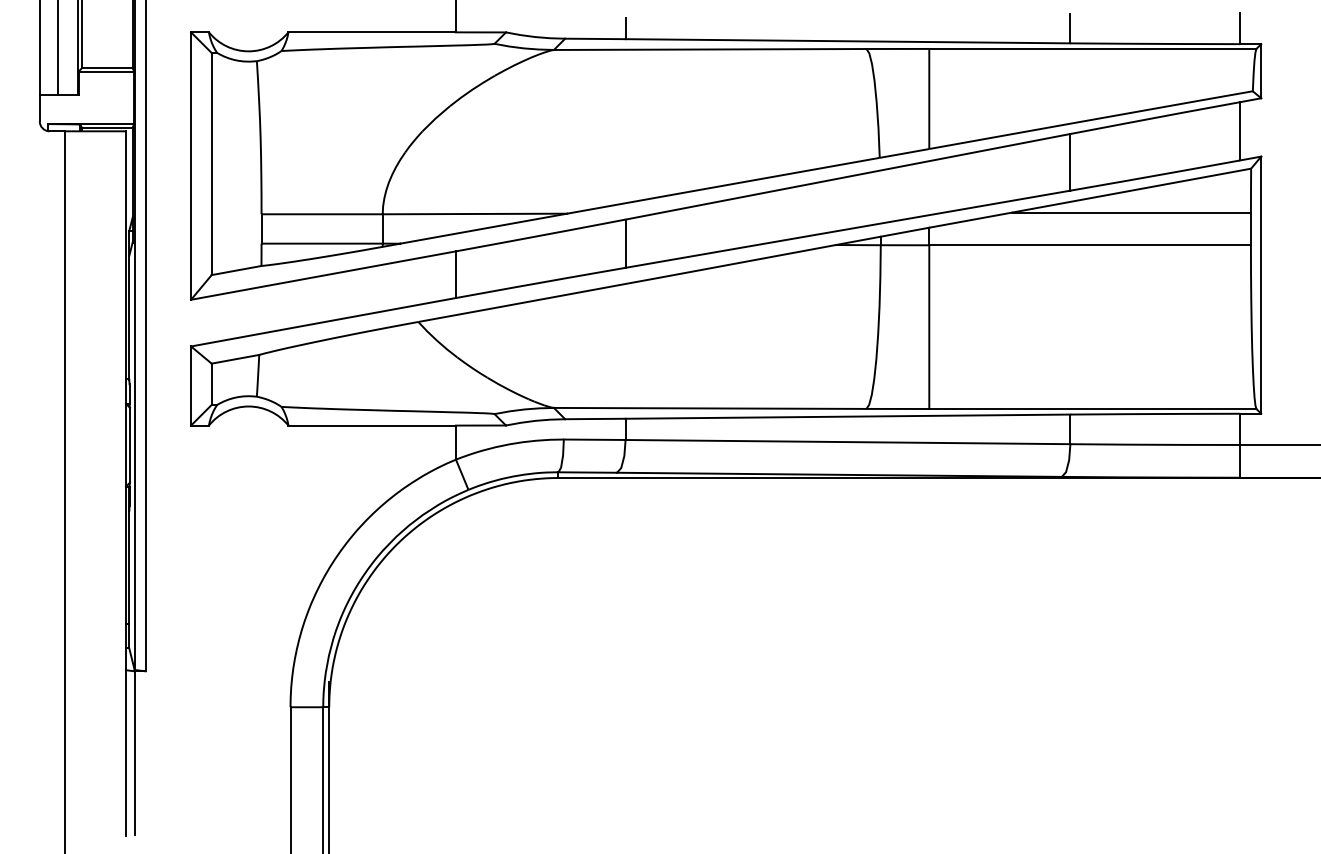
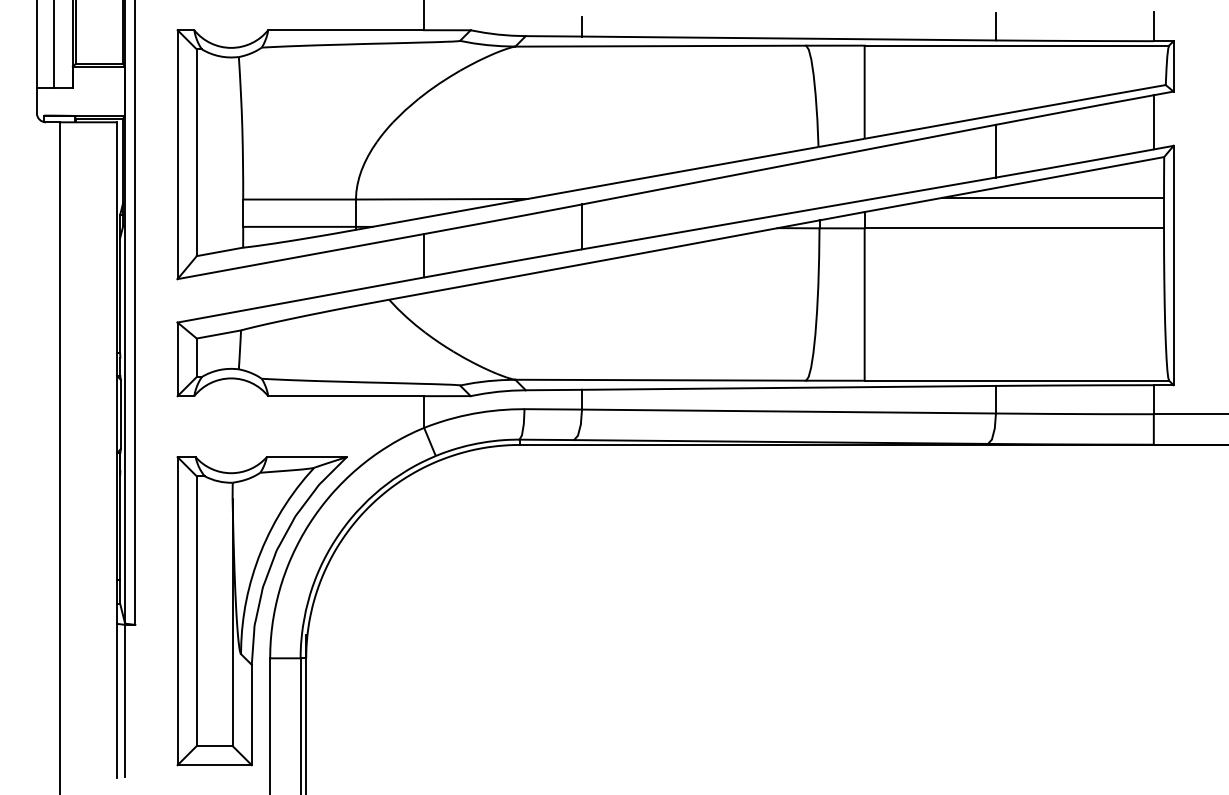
part: (281, 656) -> (261, 611), added

